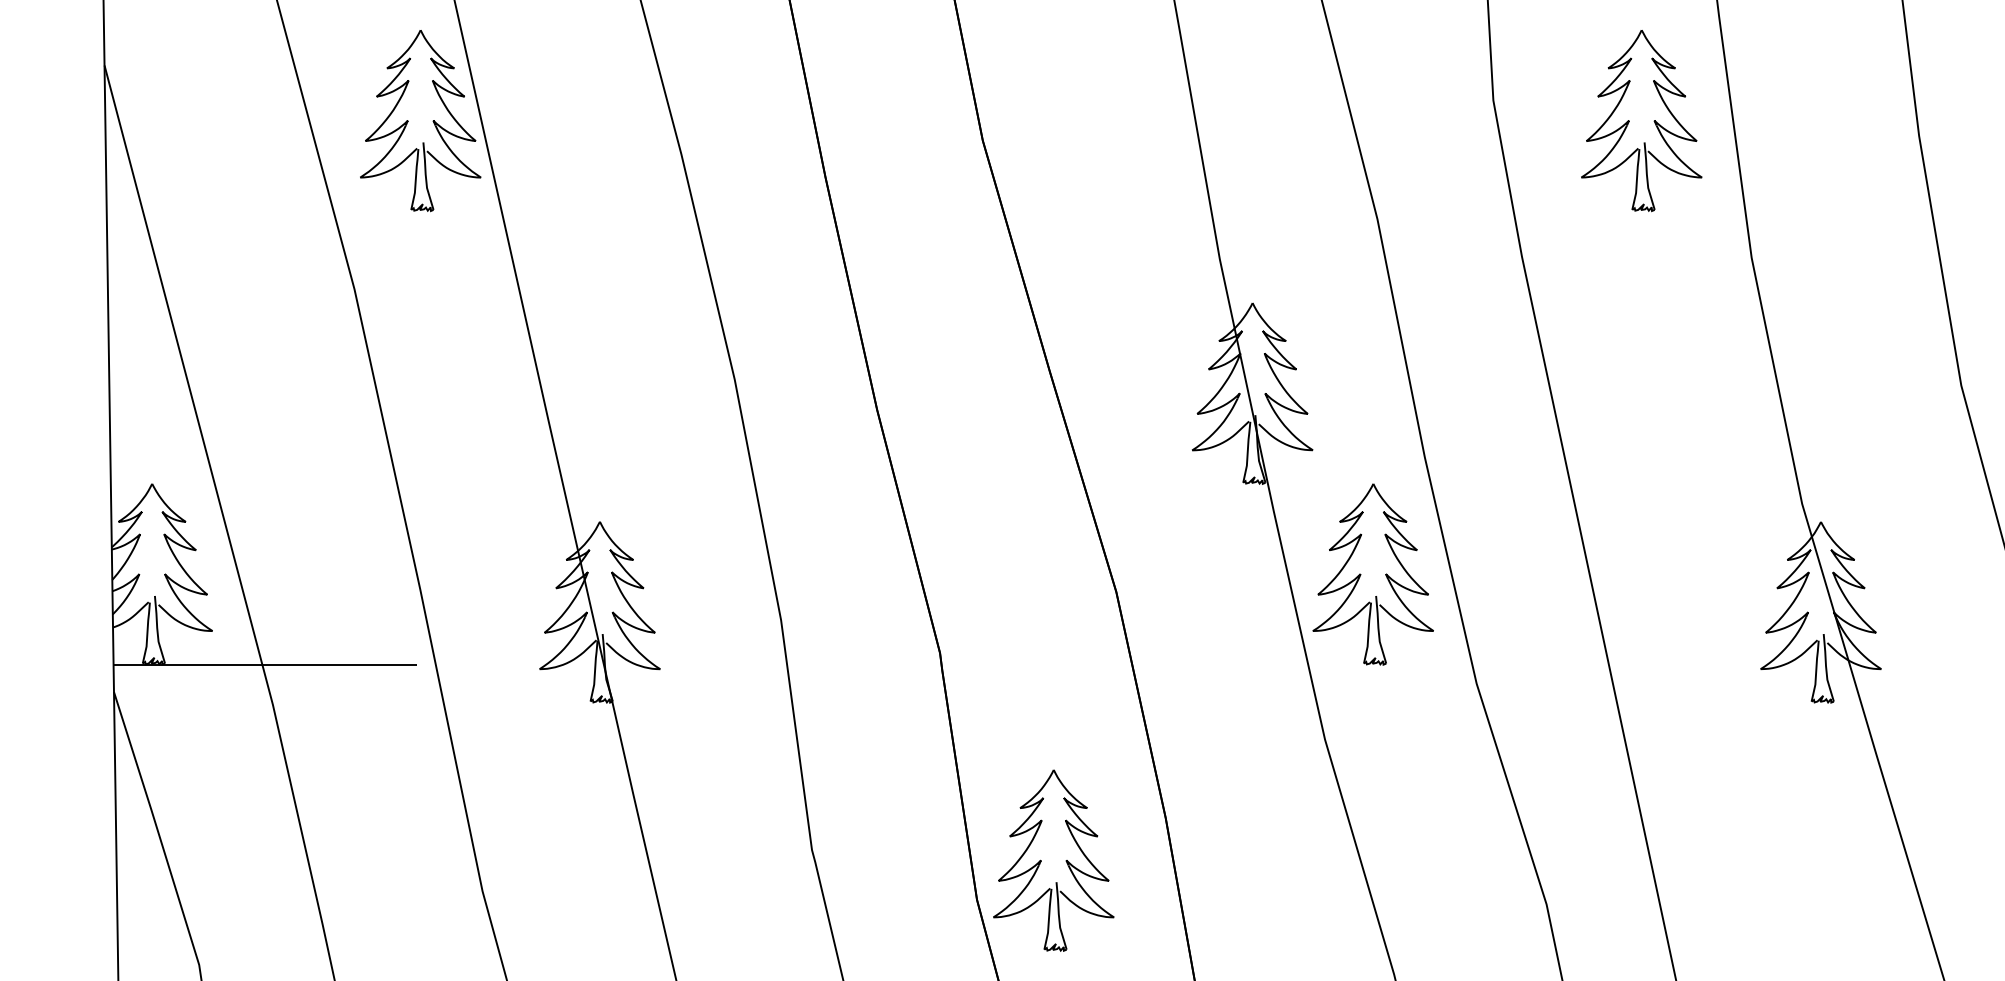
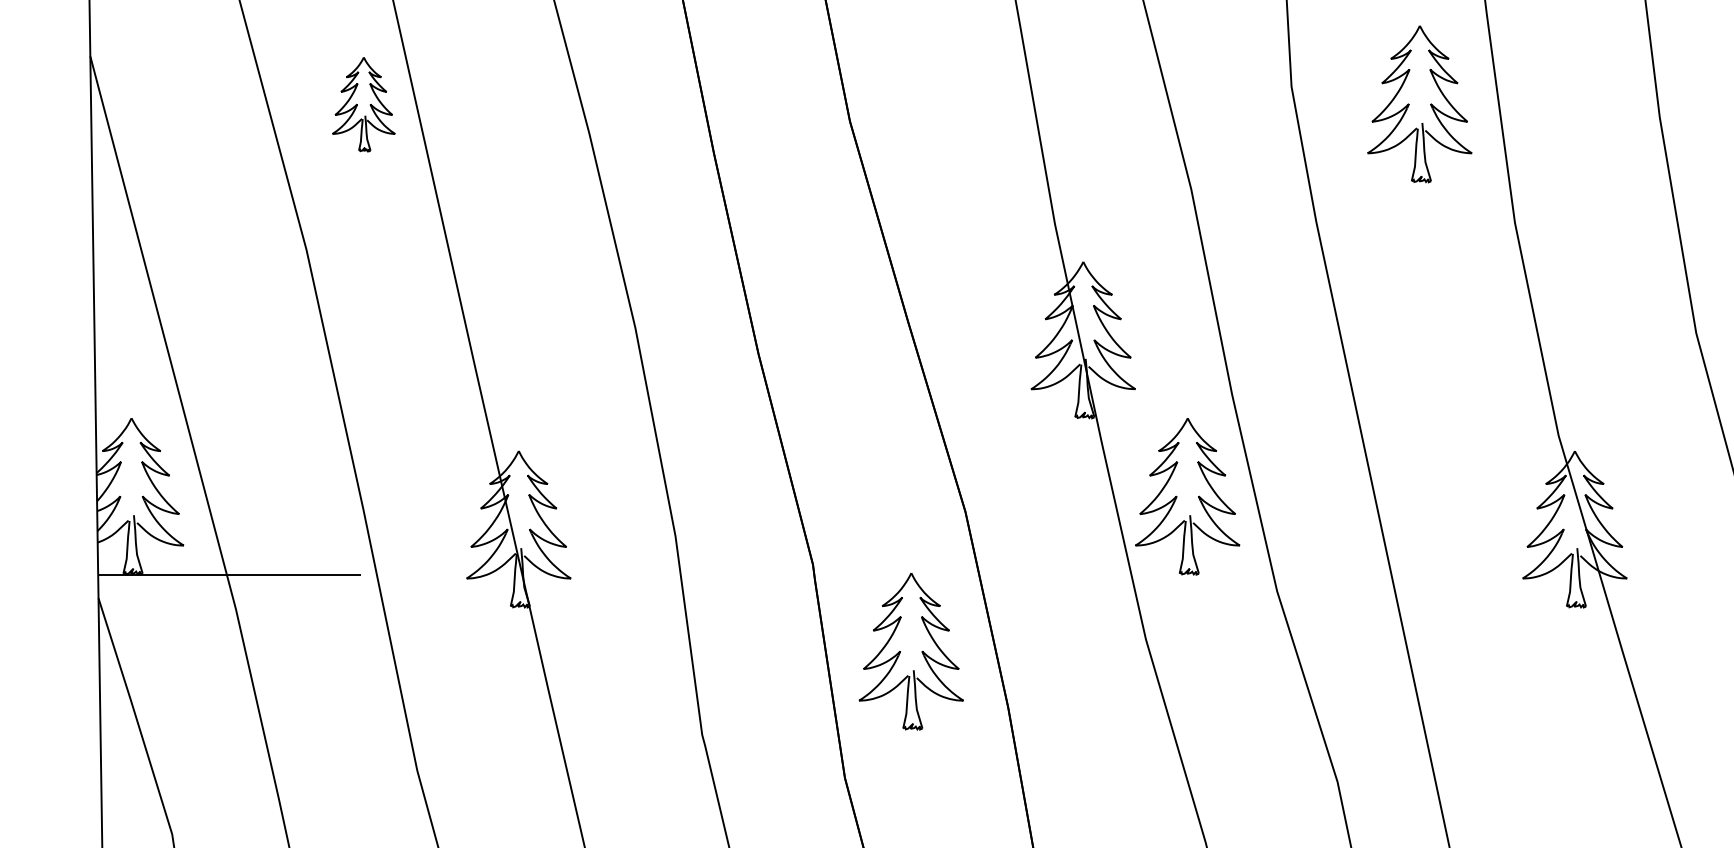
part: (420, 121) -> (363, 104), size x0.6
part: (1053, 860) -> (911, 651), moved

